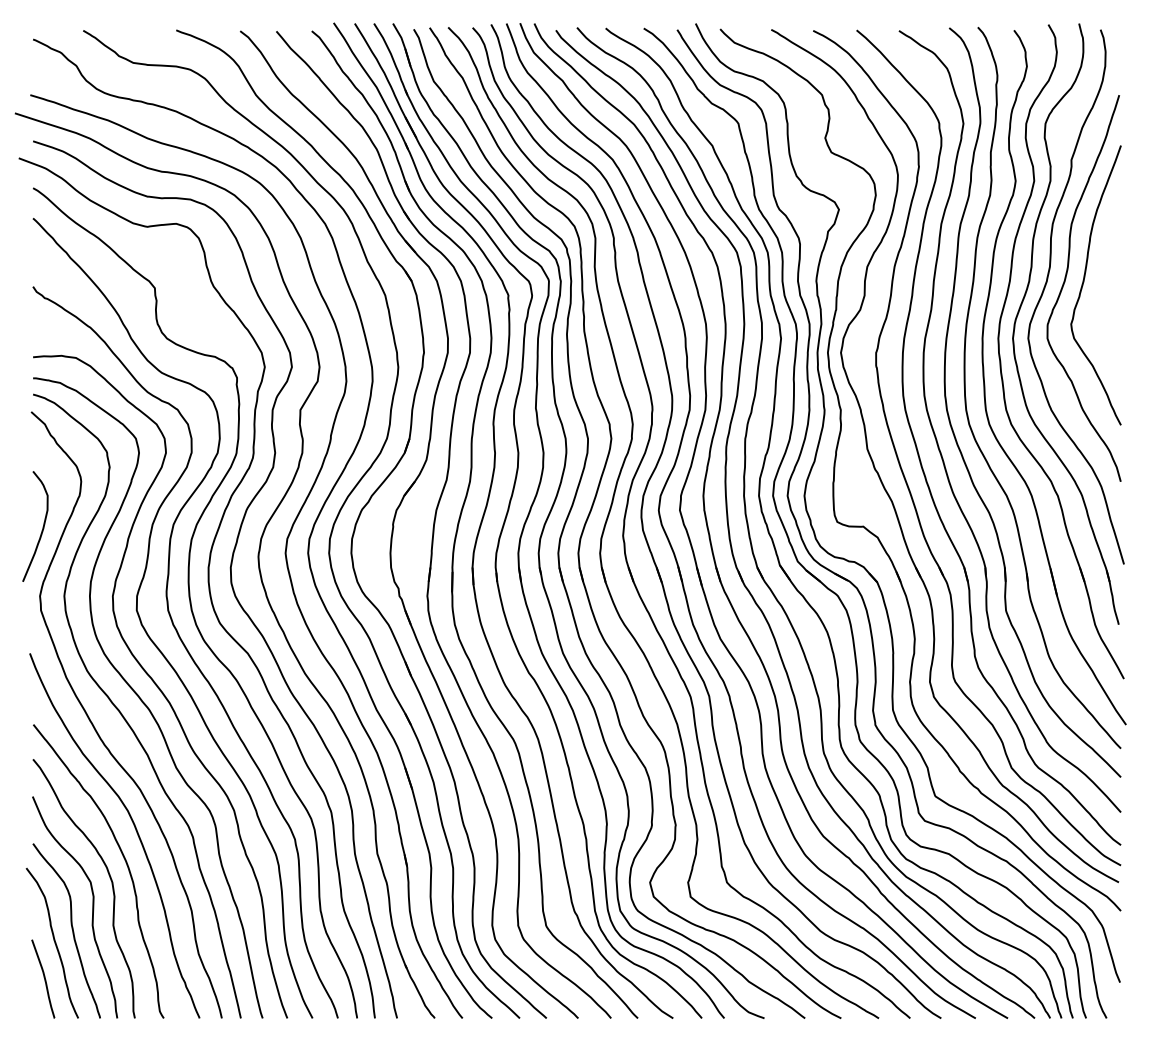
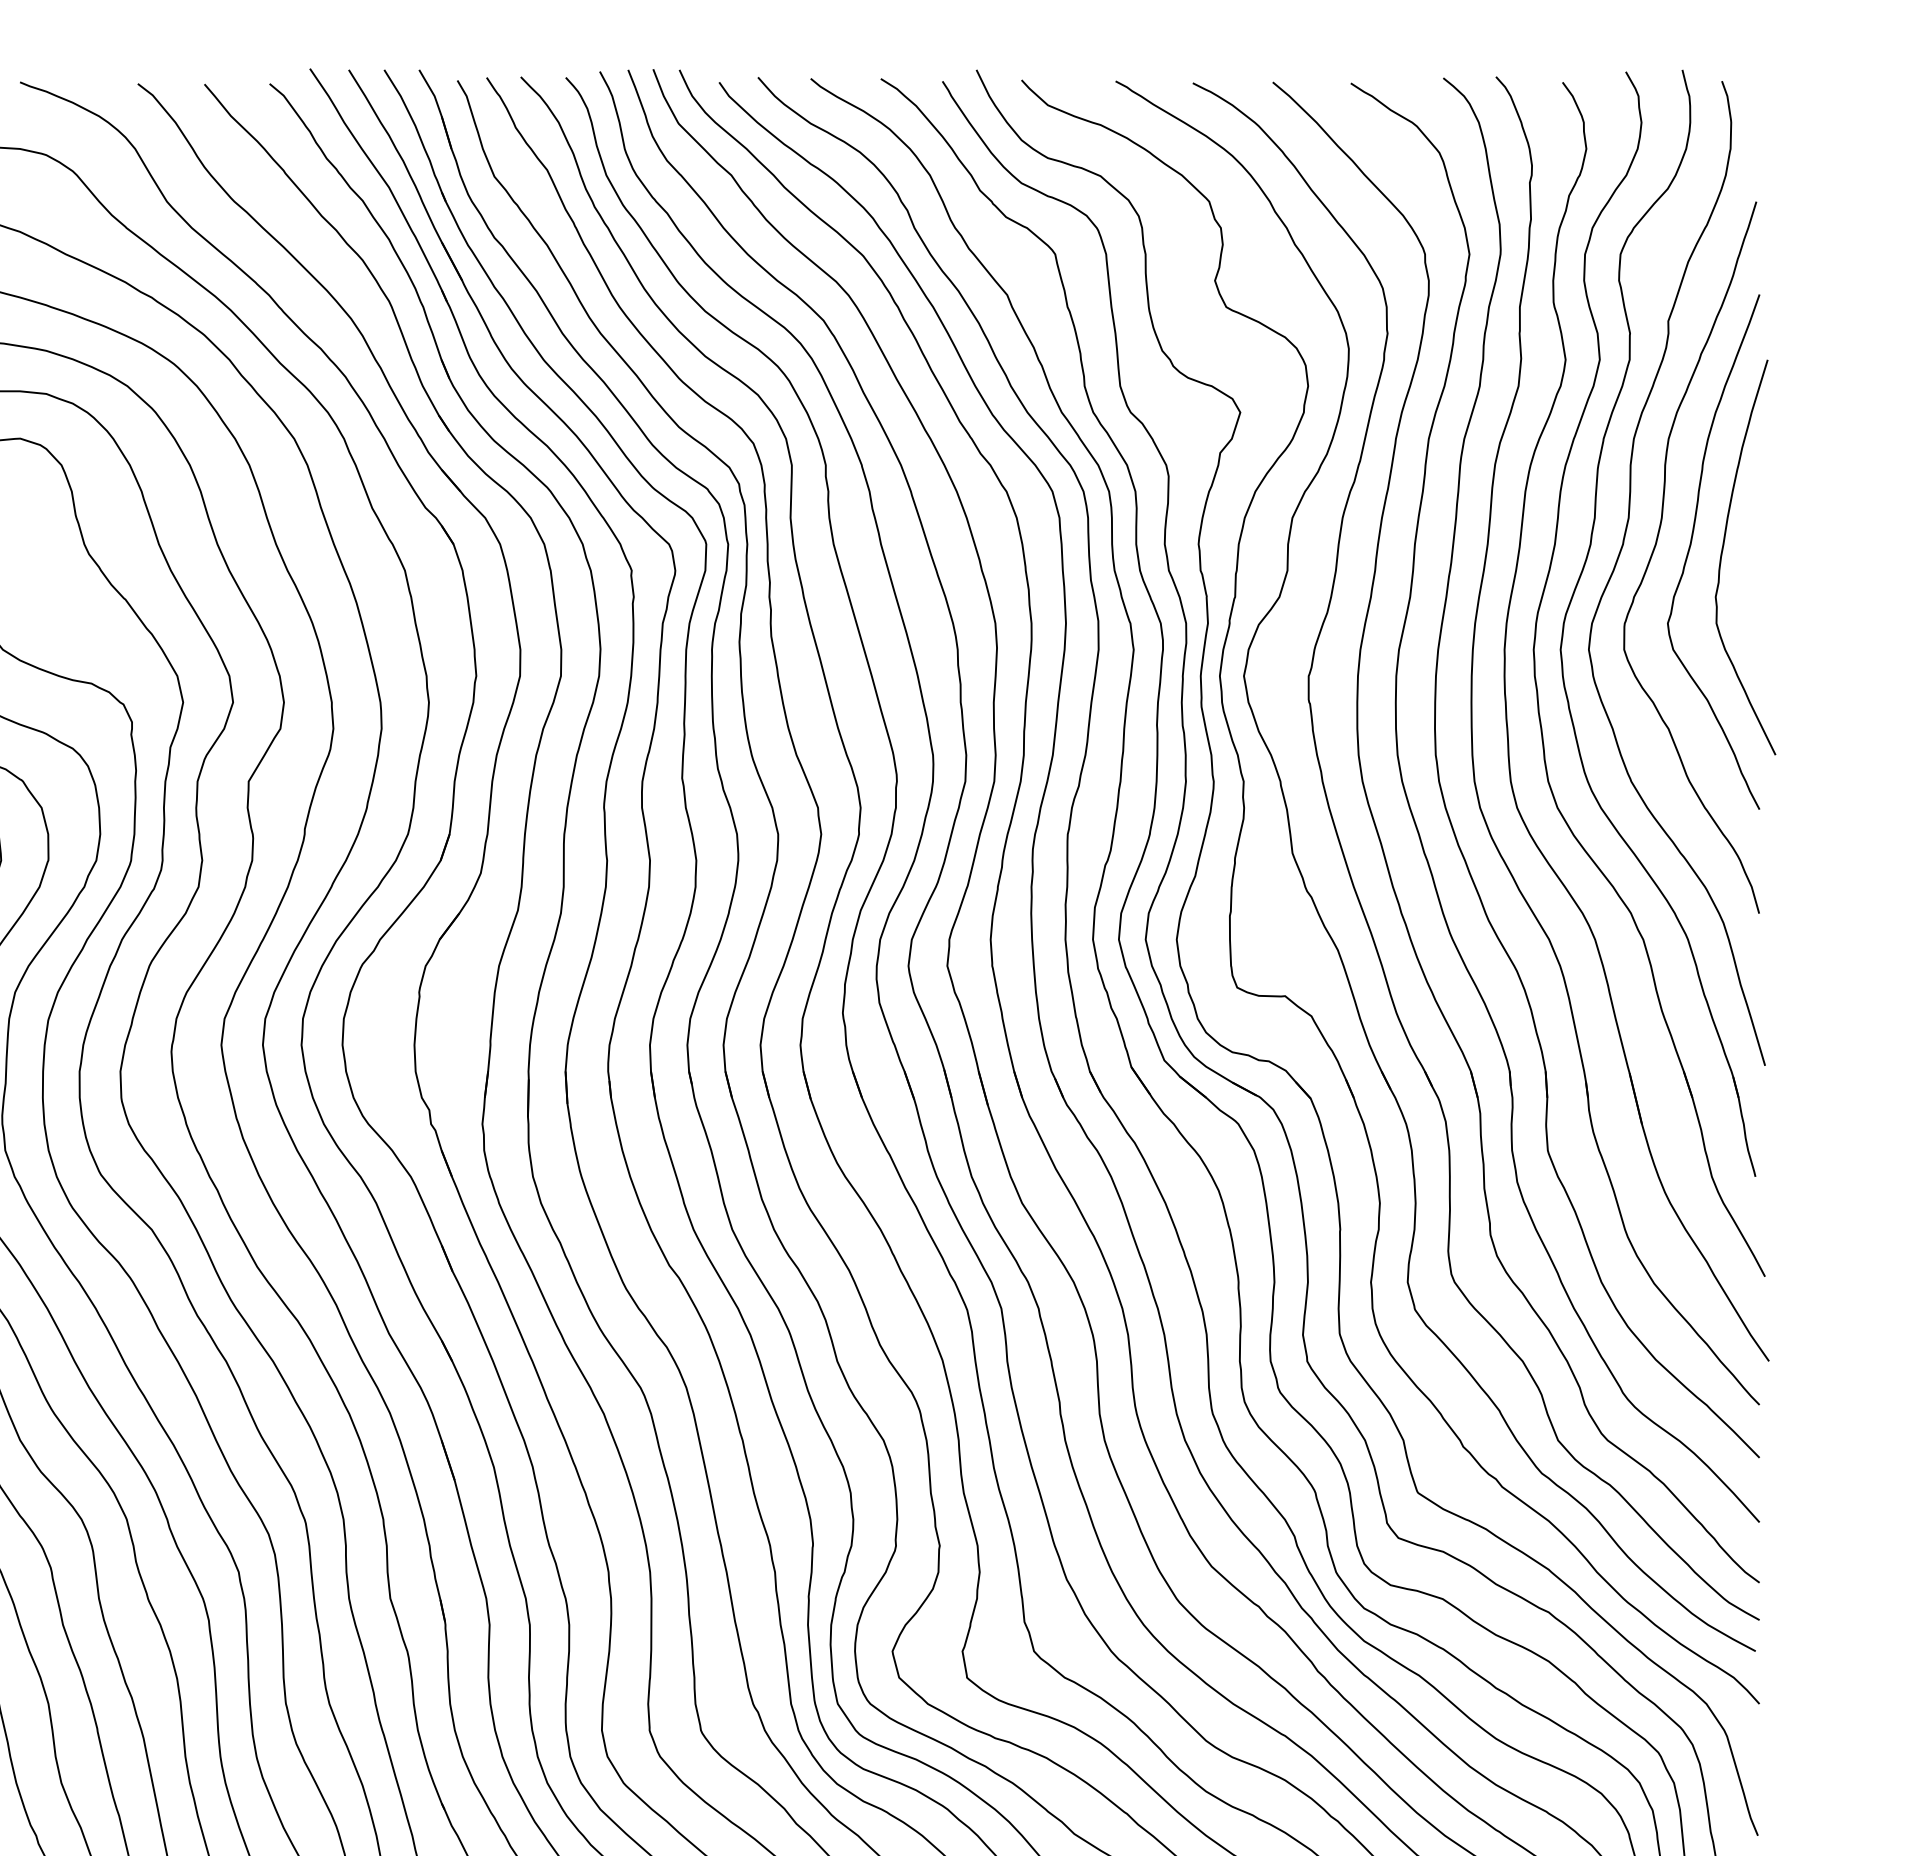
curve: (1101, 287) -> (1723, 555), added

